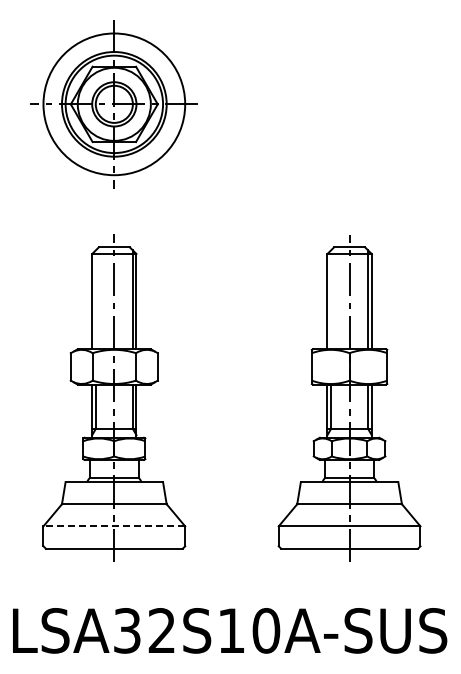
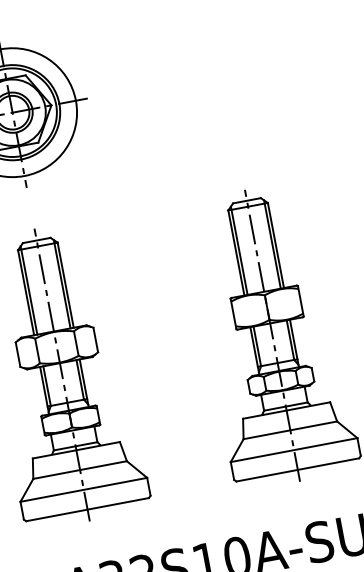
line: (95, 299) -> (28, 290), added
line: (331, 299) -> (239, 250), added
line: (114, 526) -> (84, 489), dashed -> solid

